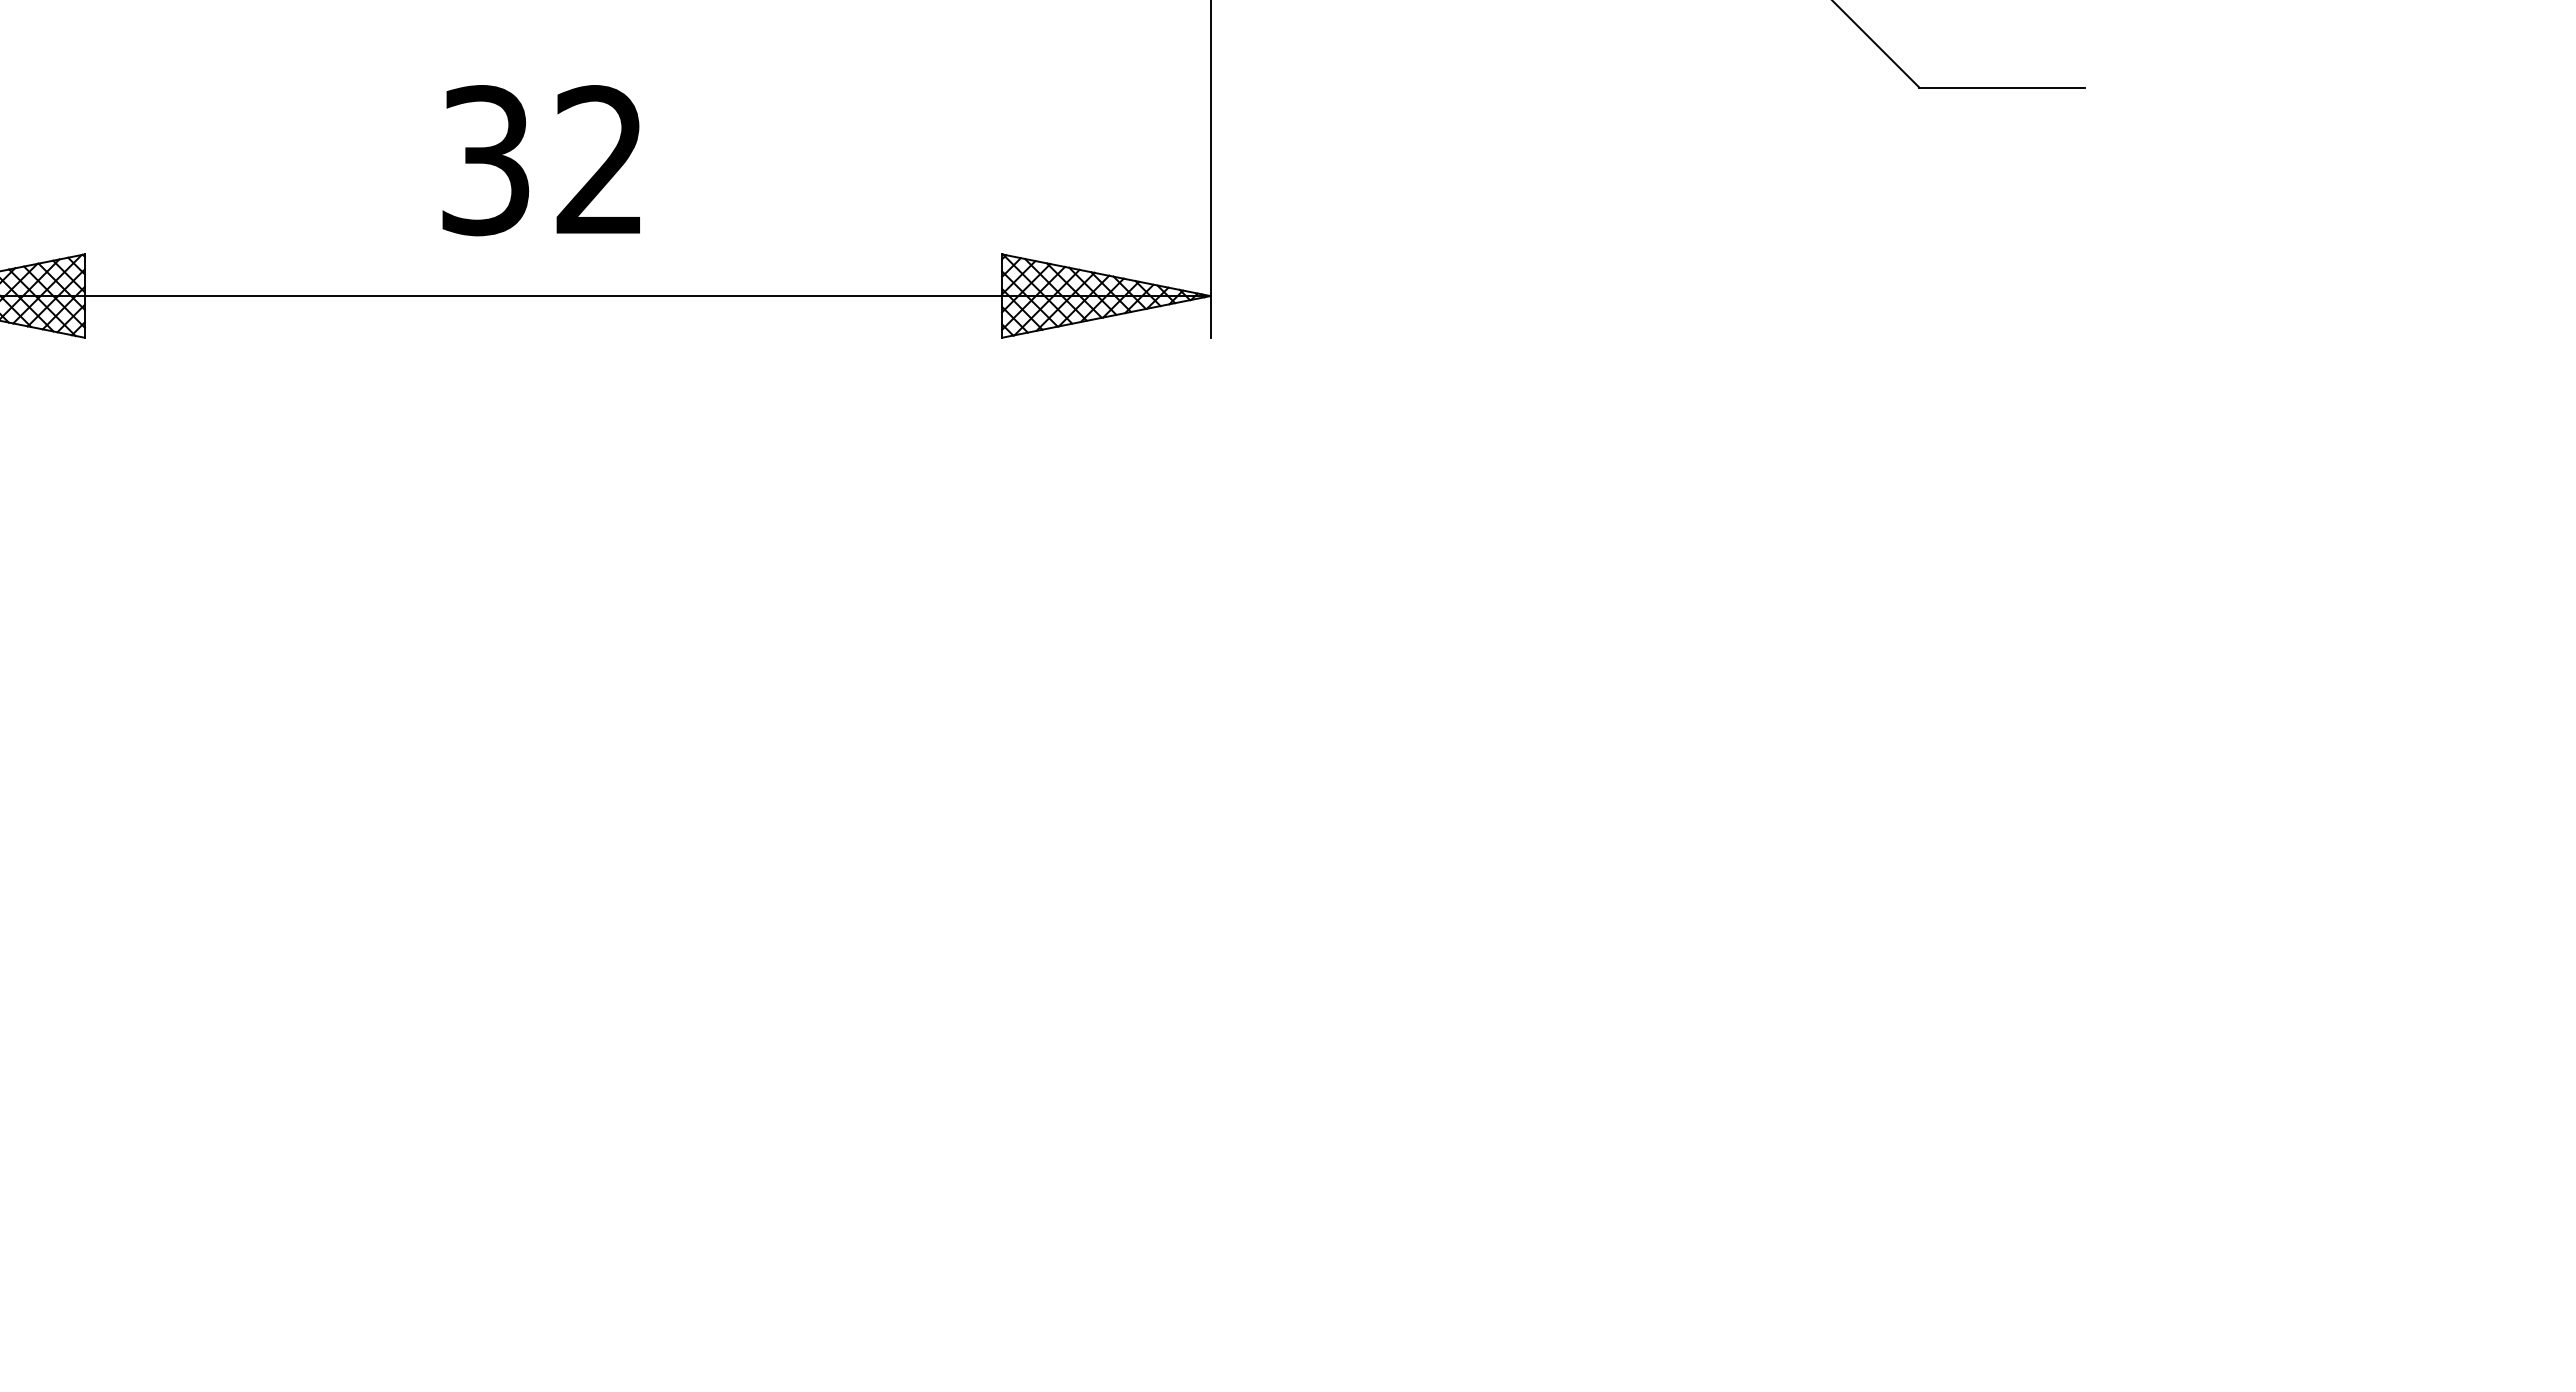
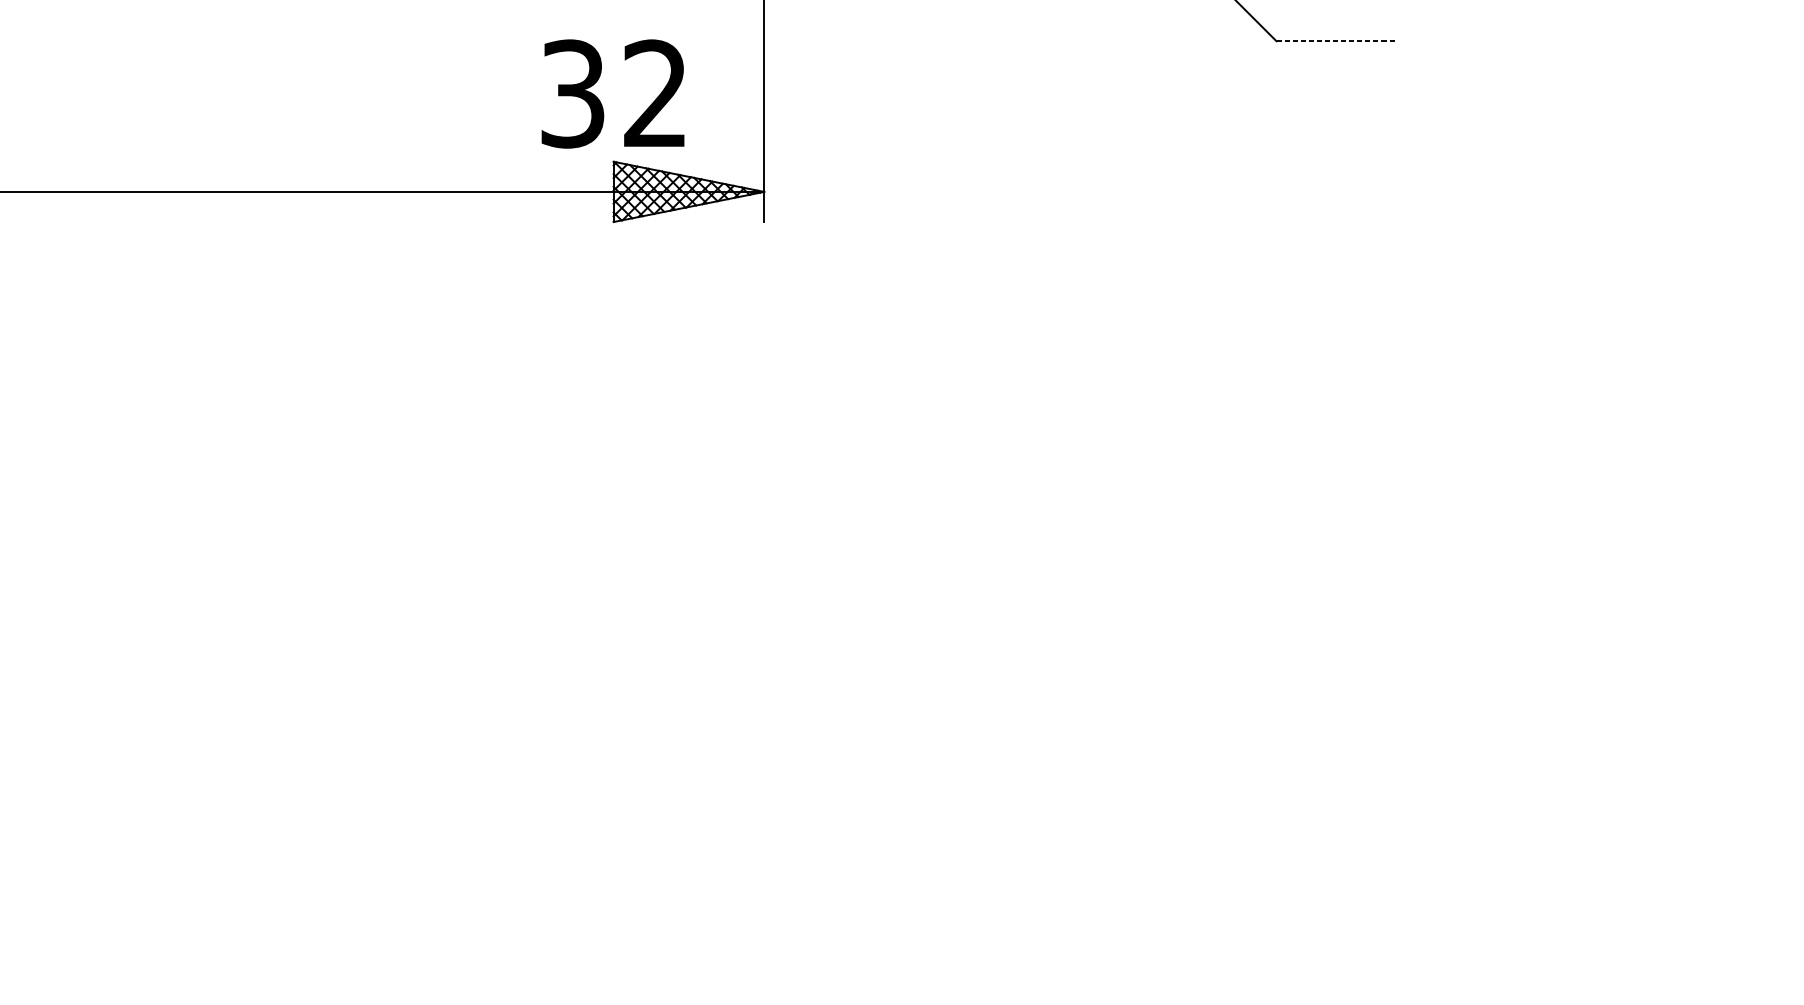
line: (2002, 87) -> (1336, 41), solid -> dashed
text: (540, 160) -> (612, 93), moved

